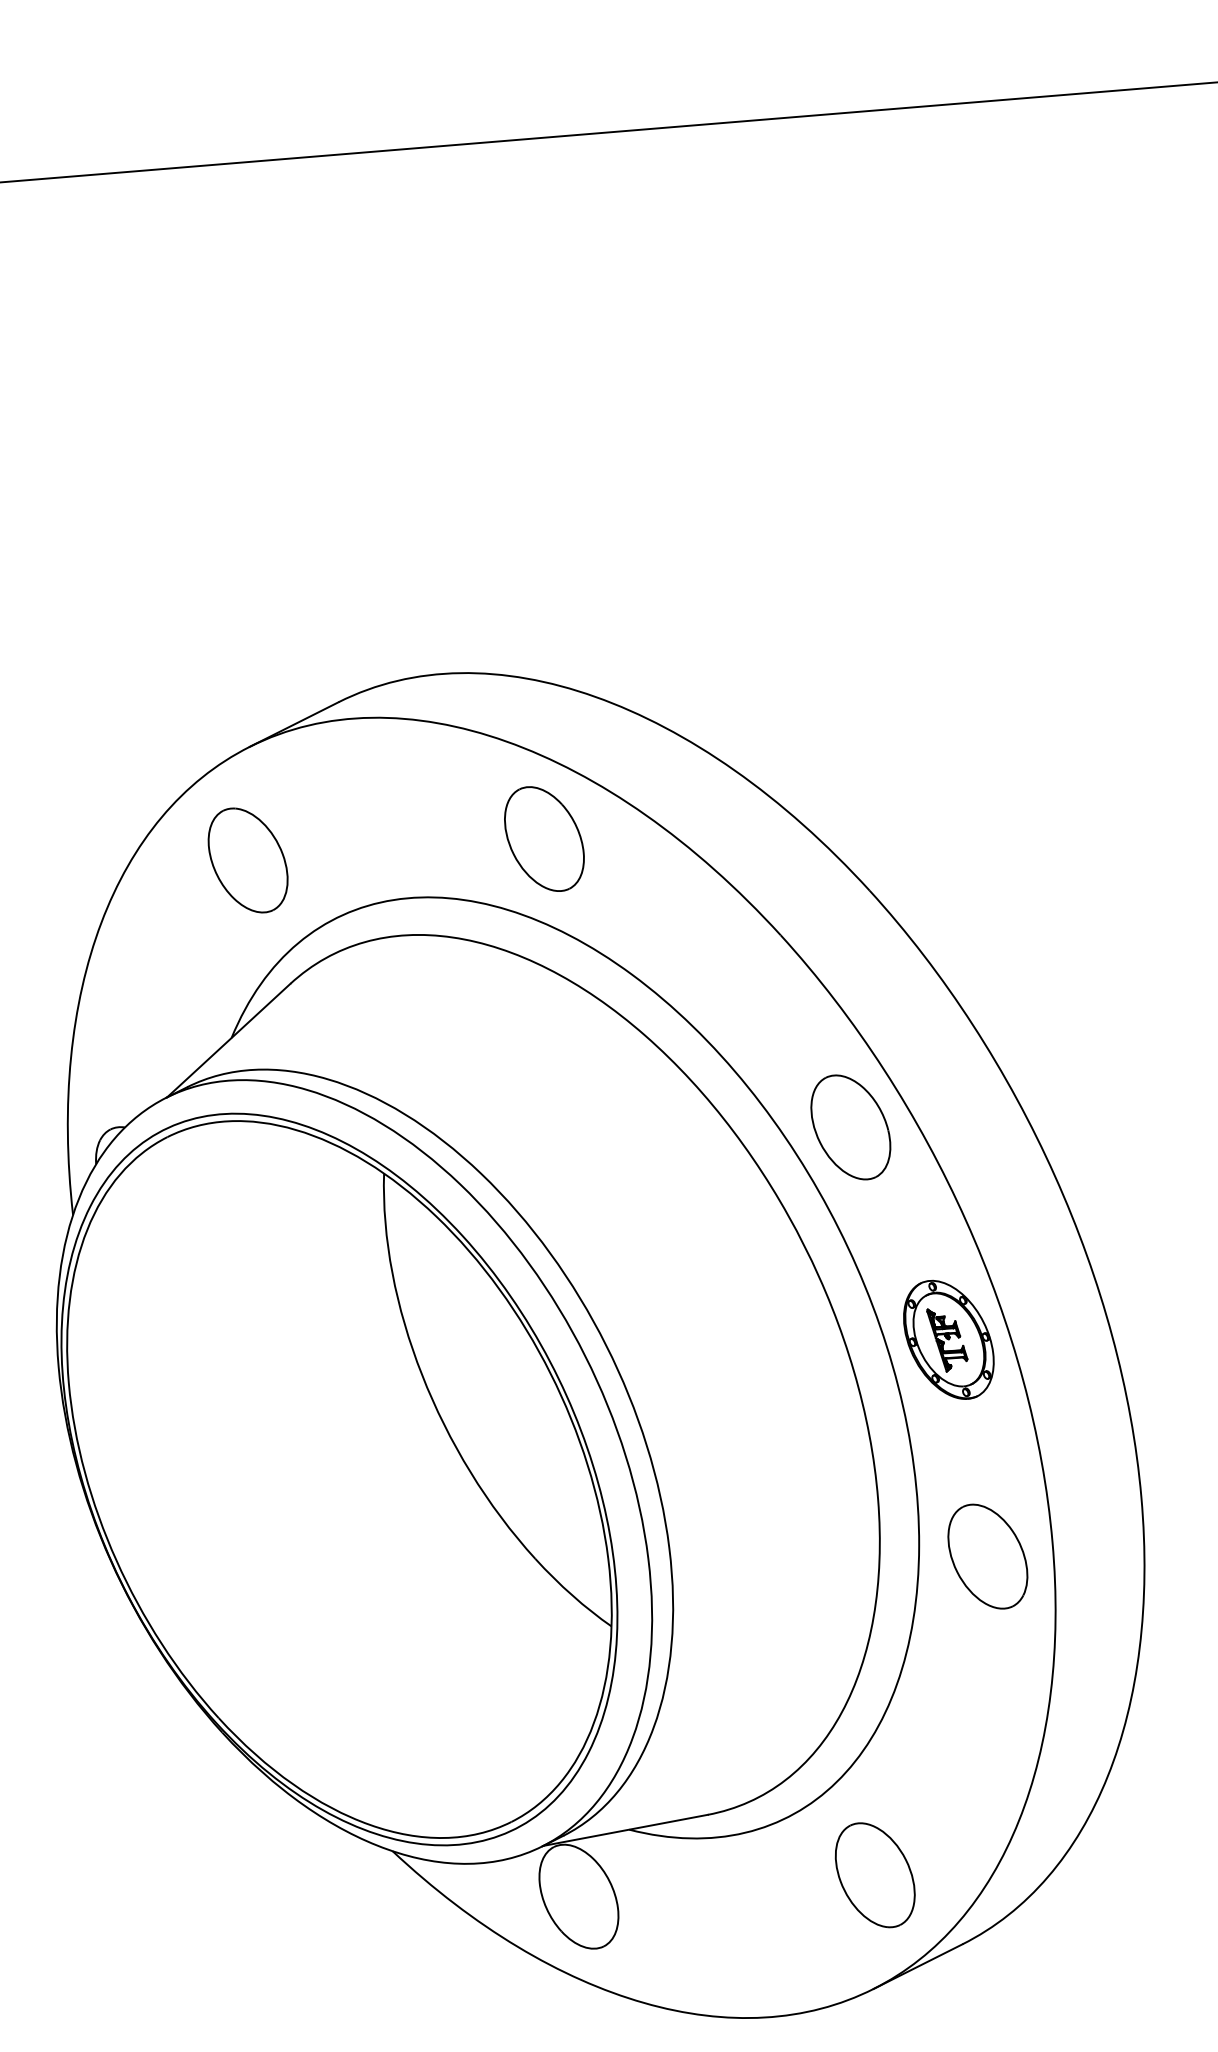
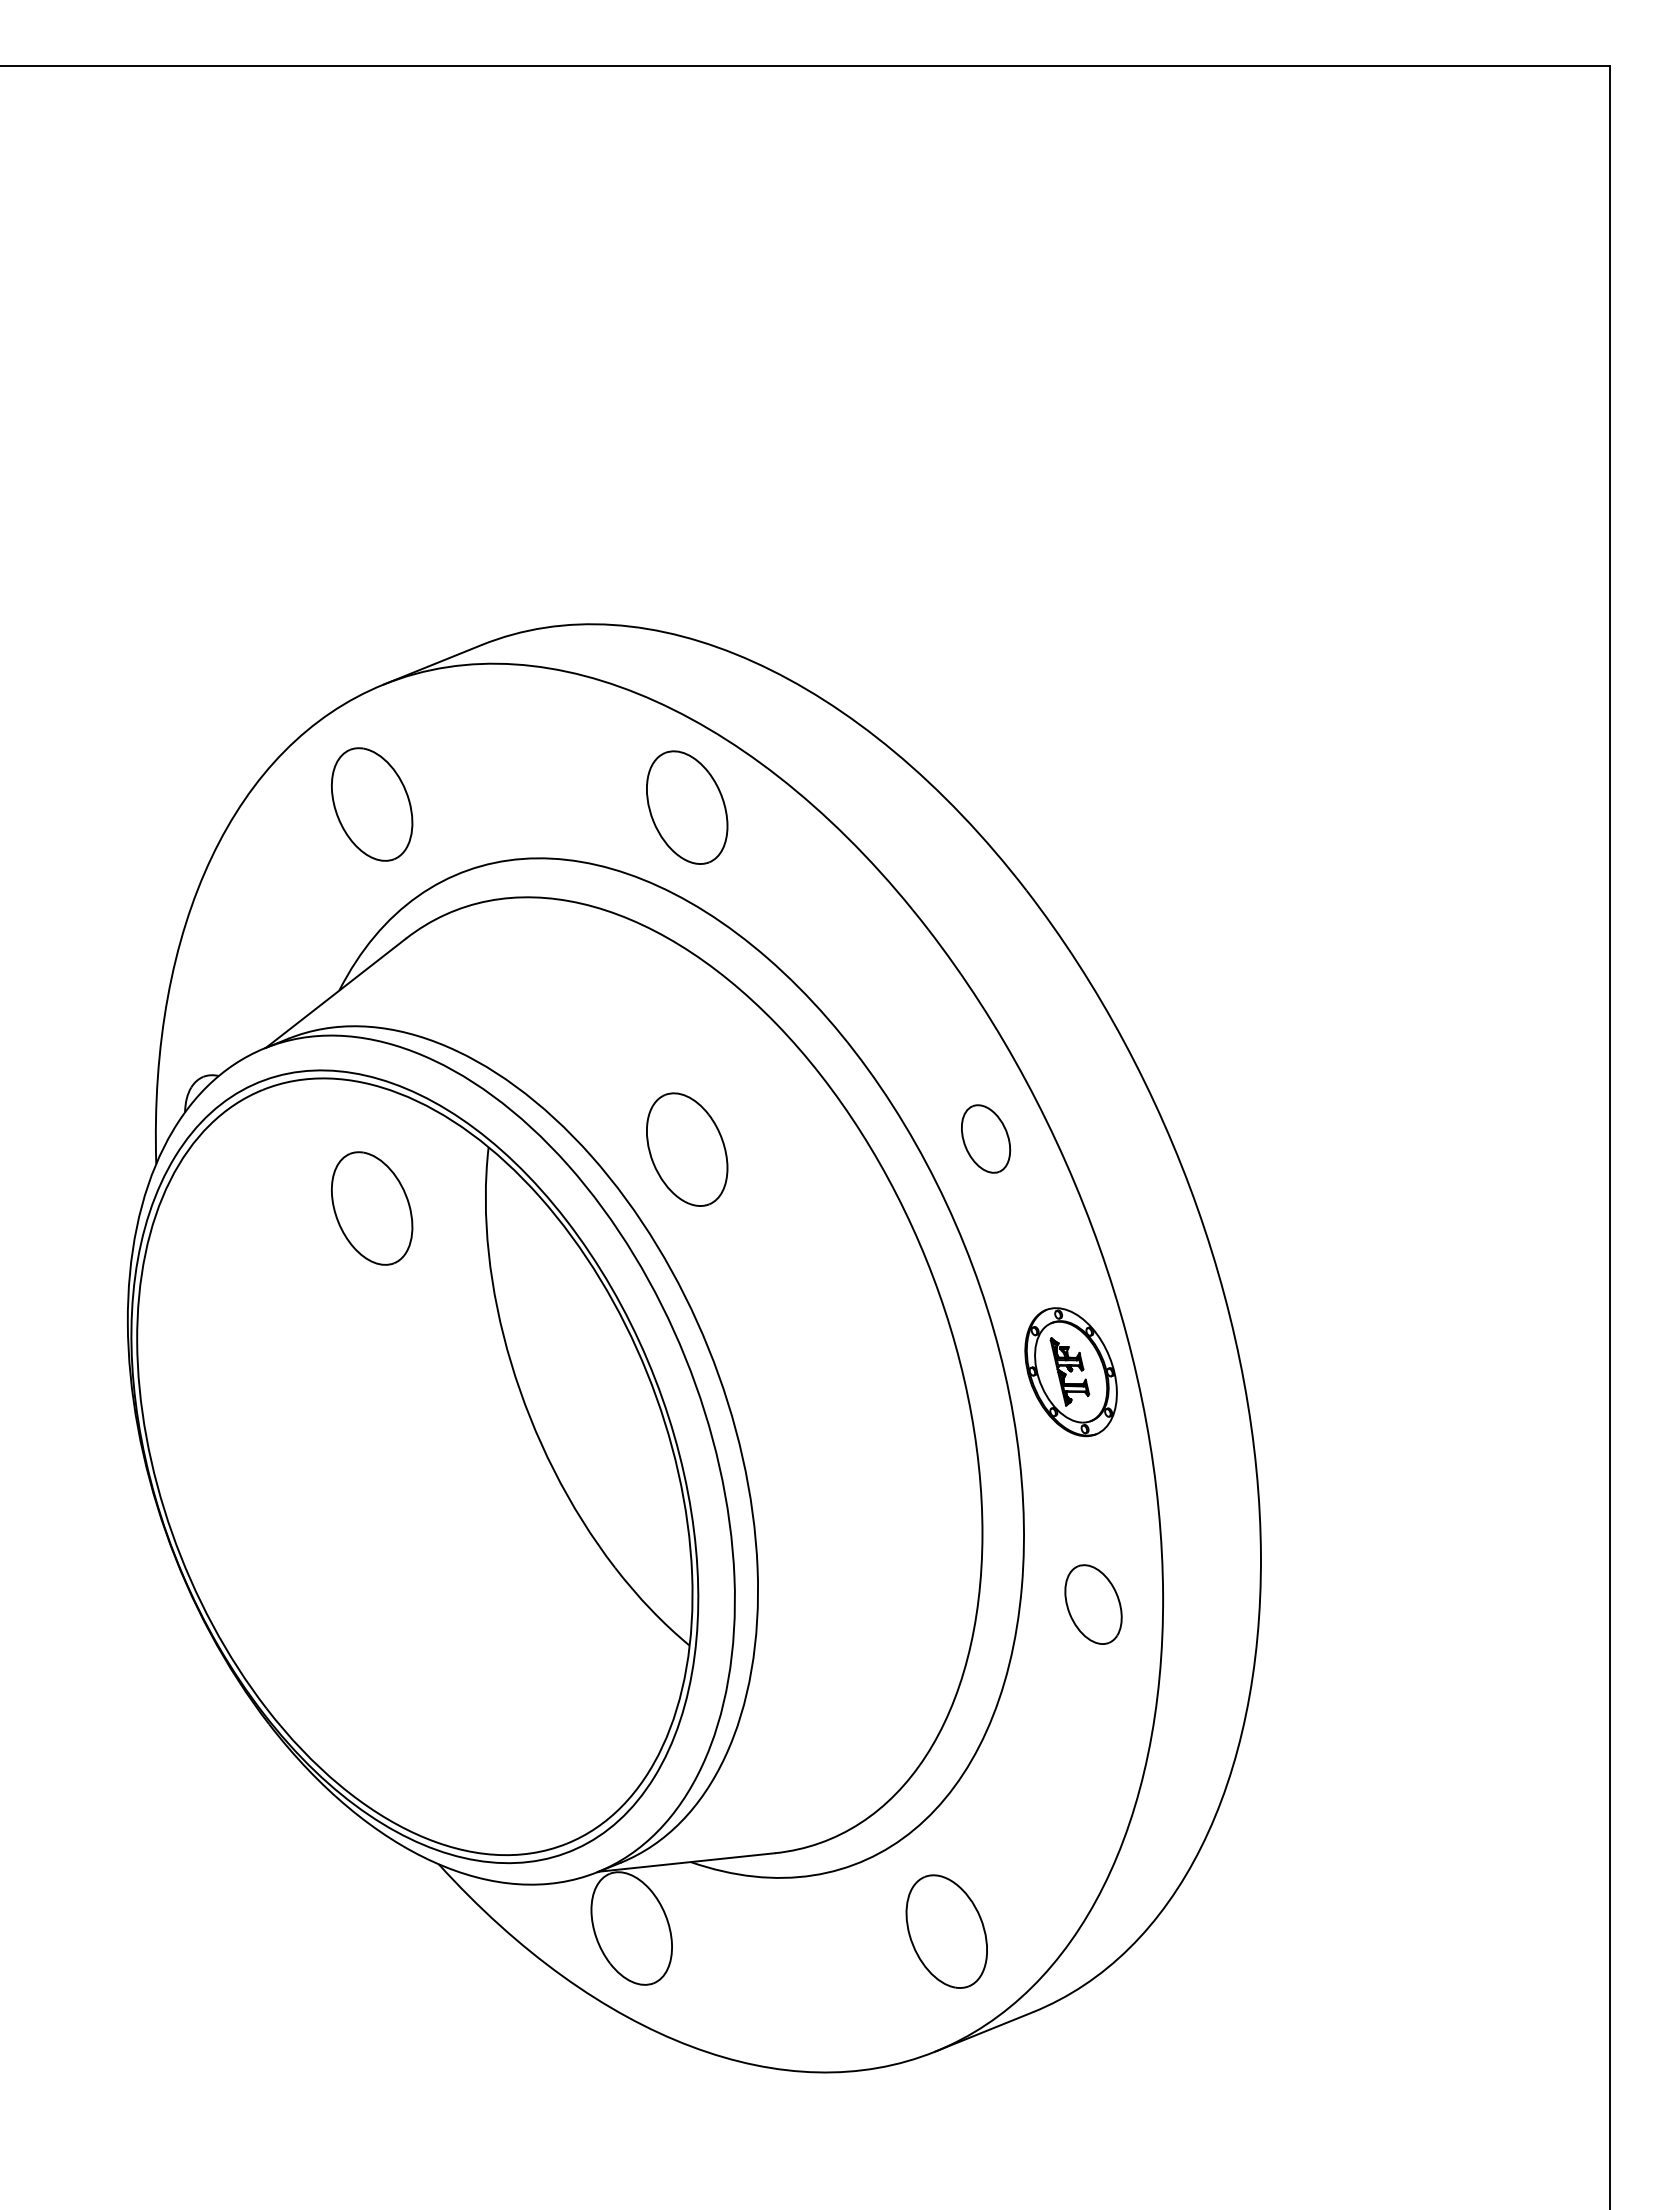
part: (850, 1126) -> (985, 1138), size x0.6
part: (571, 1160) -> (687, 1149), added
part: (278, 1240) -> (371, 1208), added
part: (987, 1556) -> (1093, 1604), size x0.7

